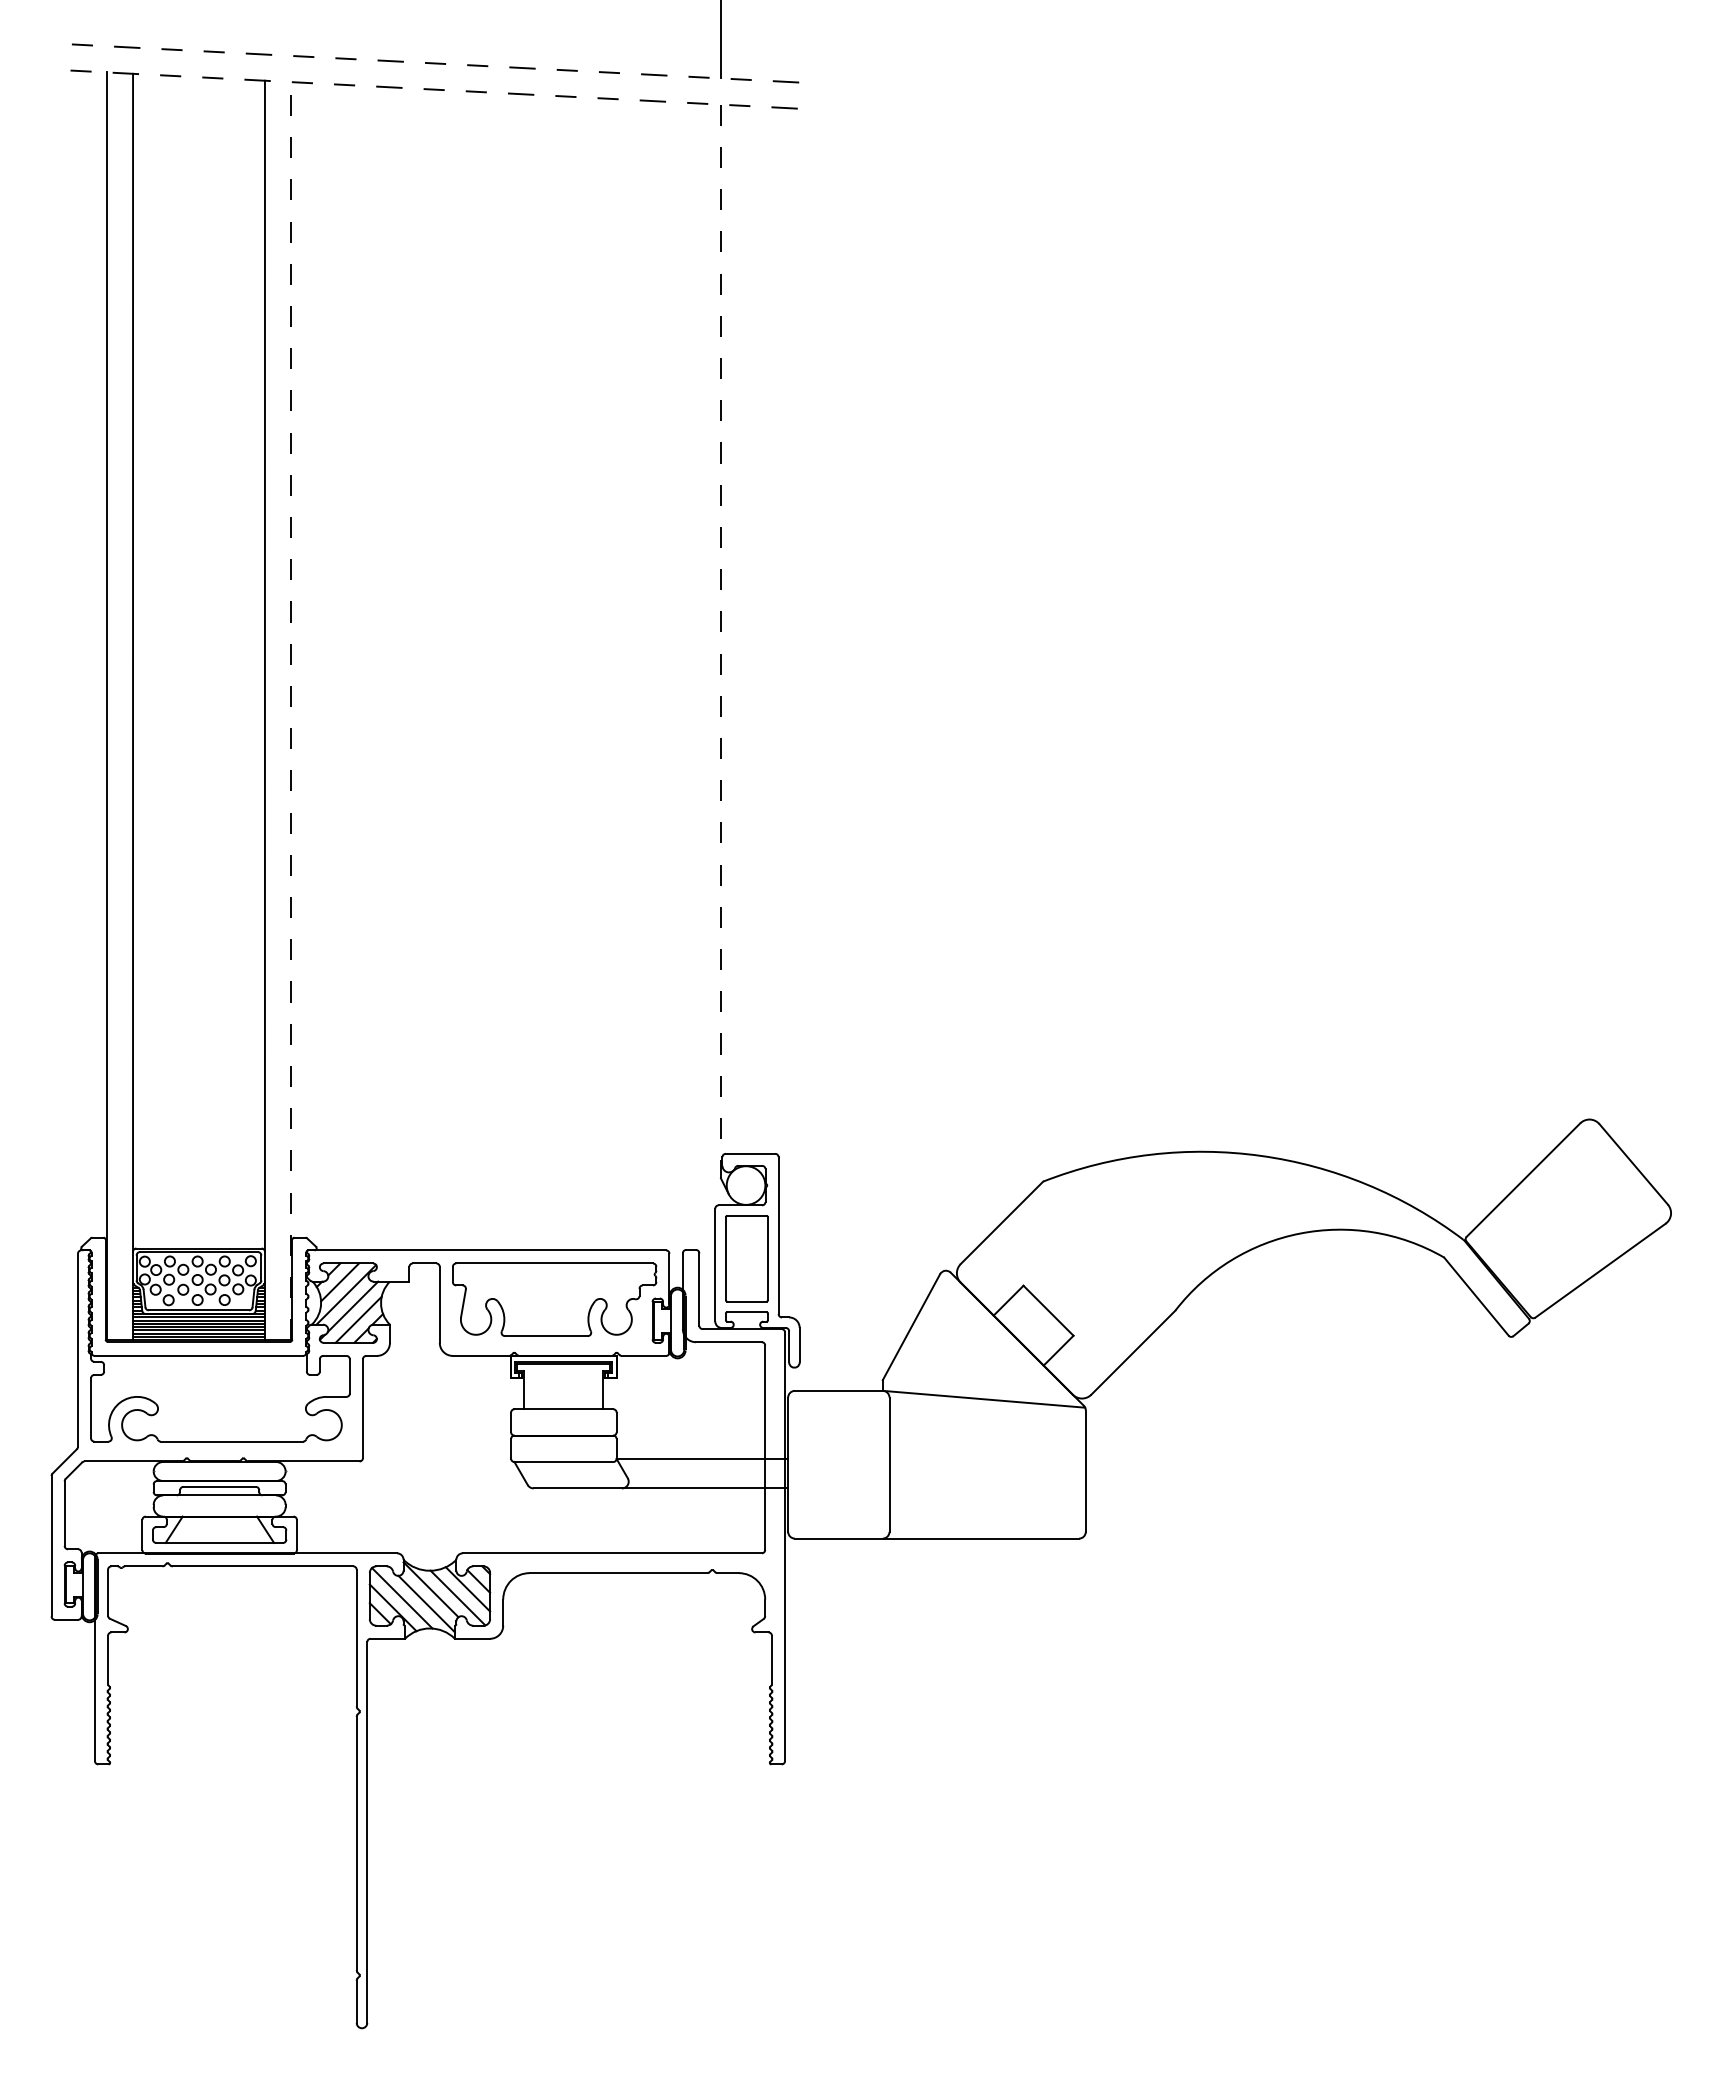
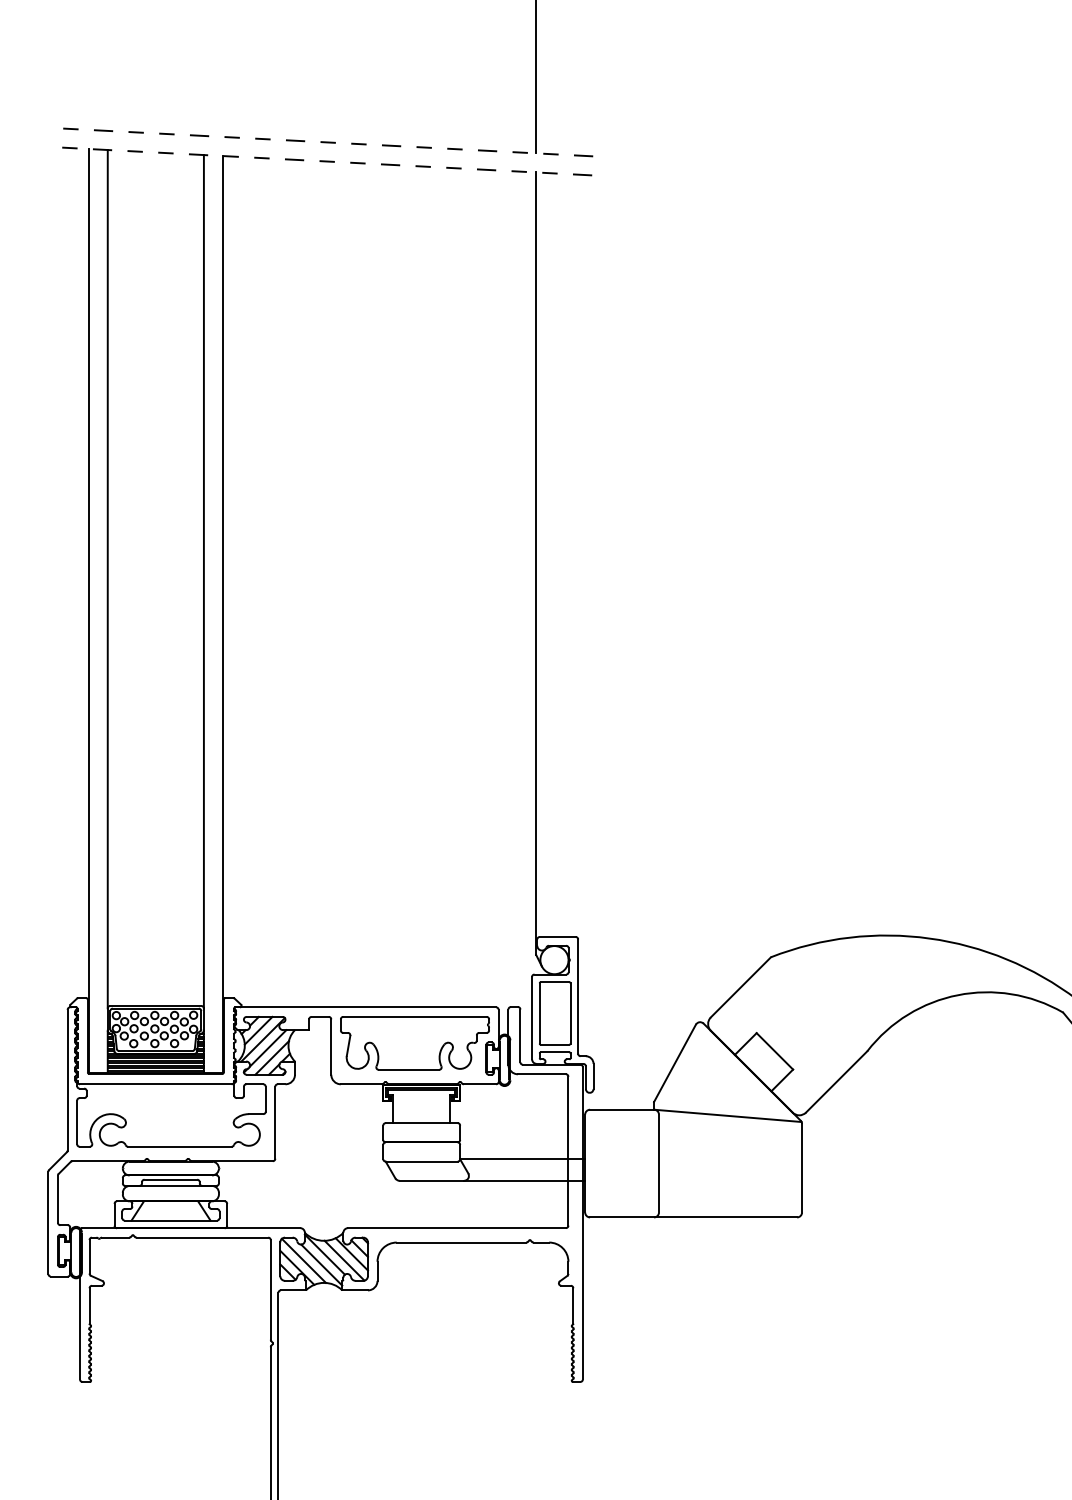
line: (720, 641) -> (535, 563), dashed -> solid
line: (291, 710) -> (223, 613), dashed -> solid

